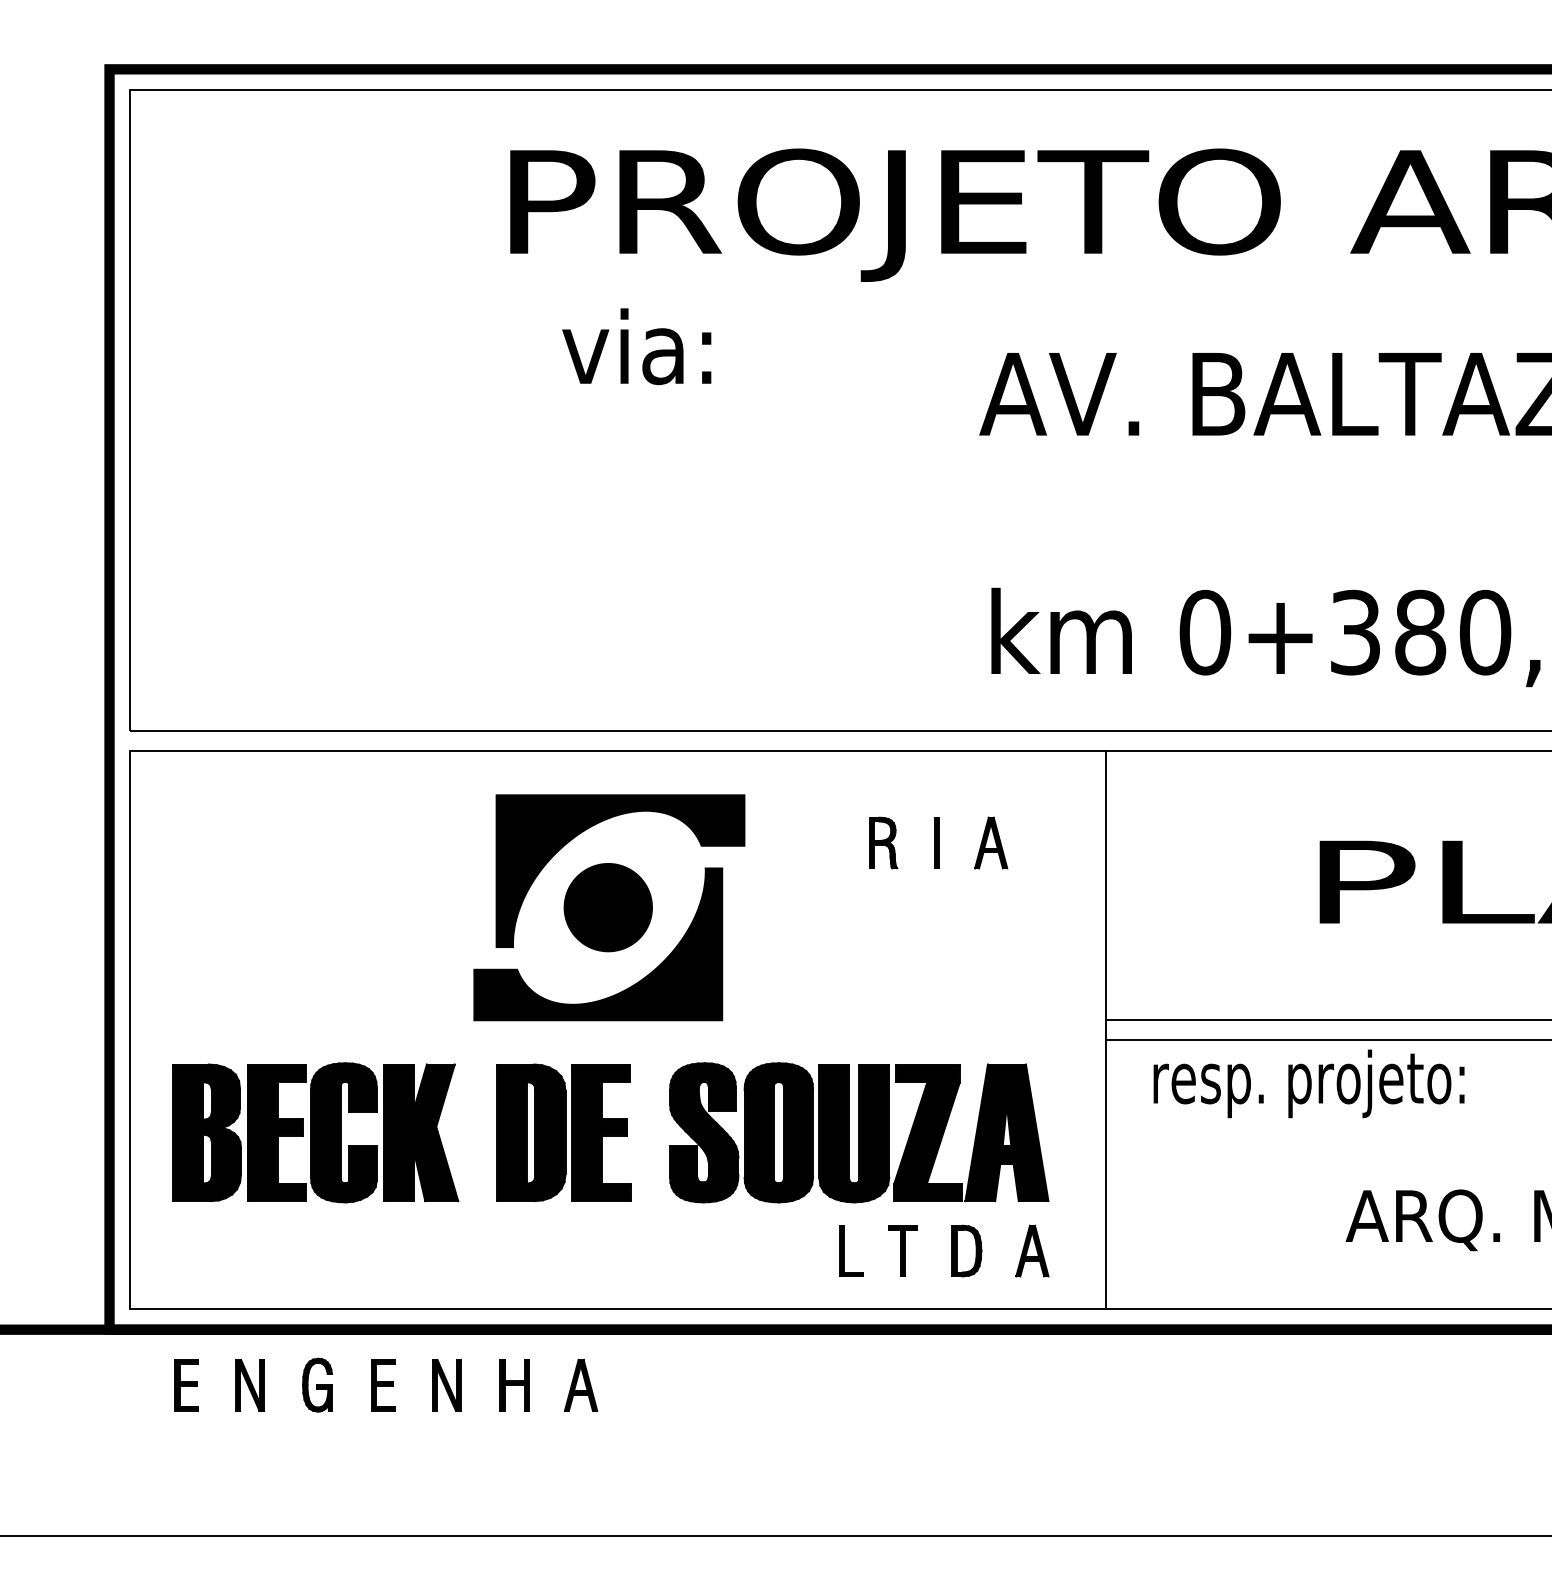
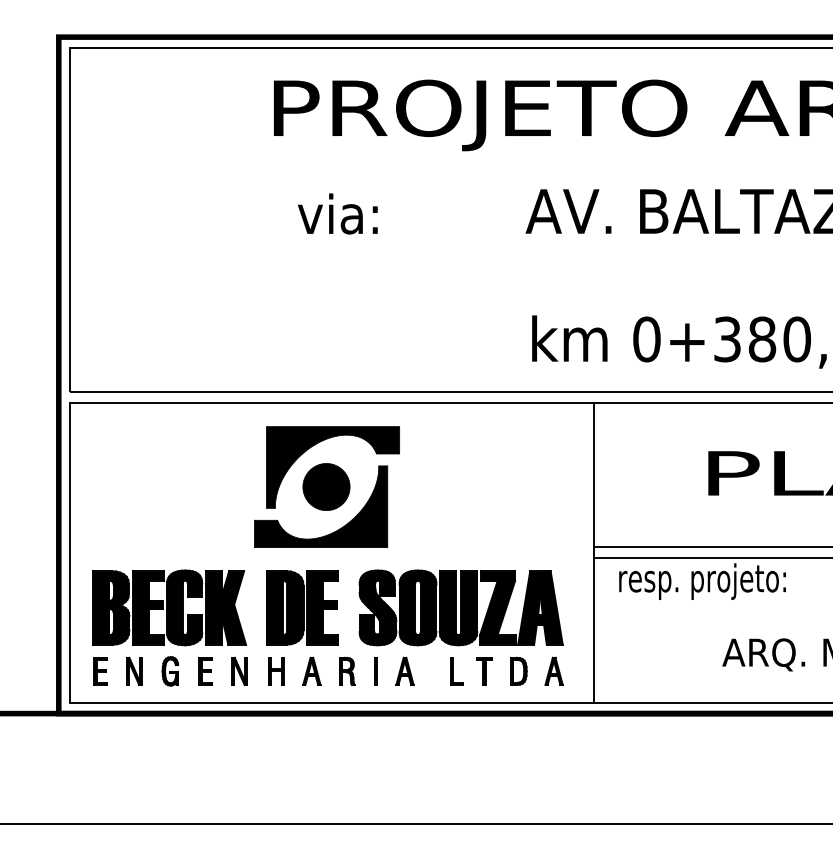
text: (636, 345) -> (337, 213), moved
part: (938, 841) -> (376, 670), moved
part: (386, 1385) -> (207, 671), moved

